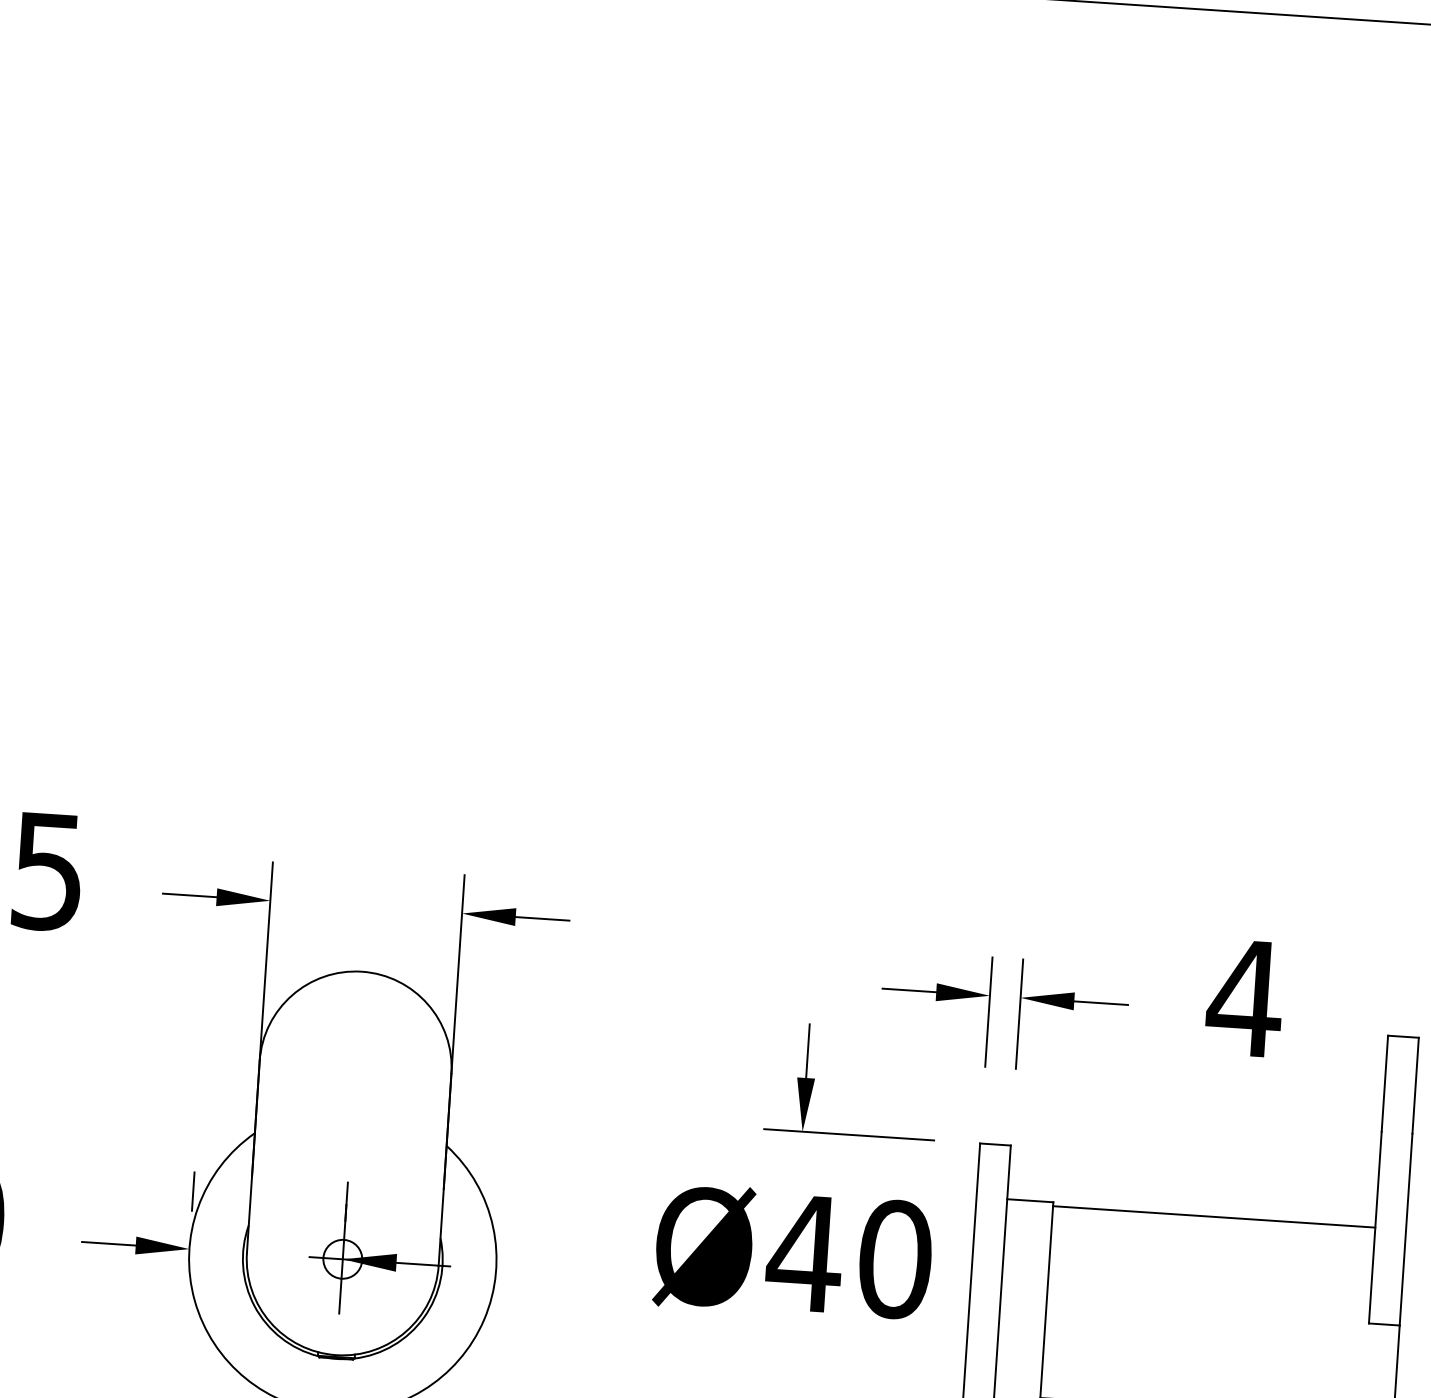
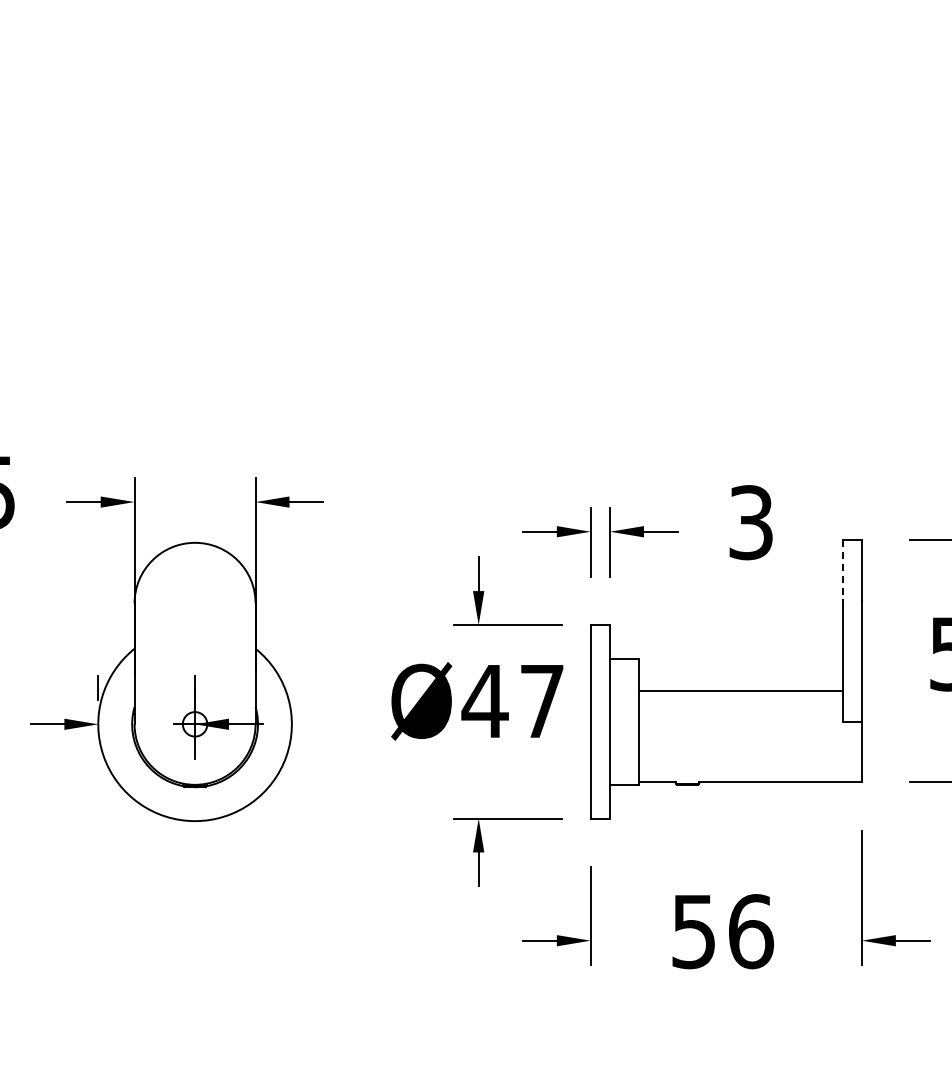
text: (1244, 997) -> (750, 522), 4 -> 3
line: (1384, 1083) -> (842, 570), solid -> dashed
line: (1213, 1217) -> (740, 691), moved
text: (894, 1257) -> (541, 700), Ø40 -> Ø47

